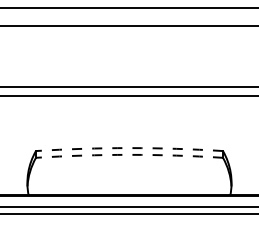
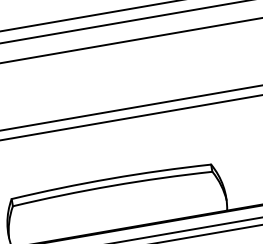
arc: (129, 148) -> (110, 179), dashed -> solid
arc: (129, 154) -> (112, 185), dashed -> solid

